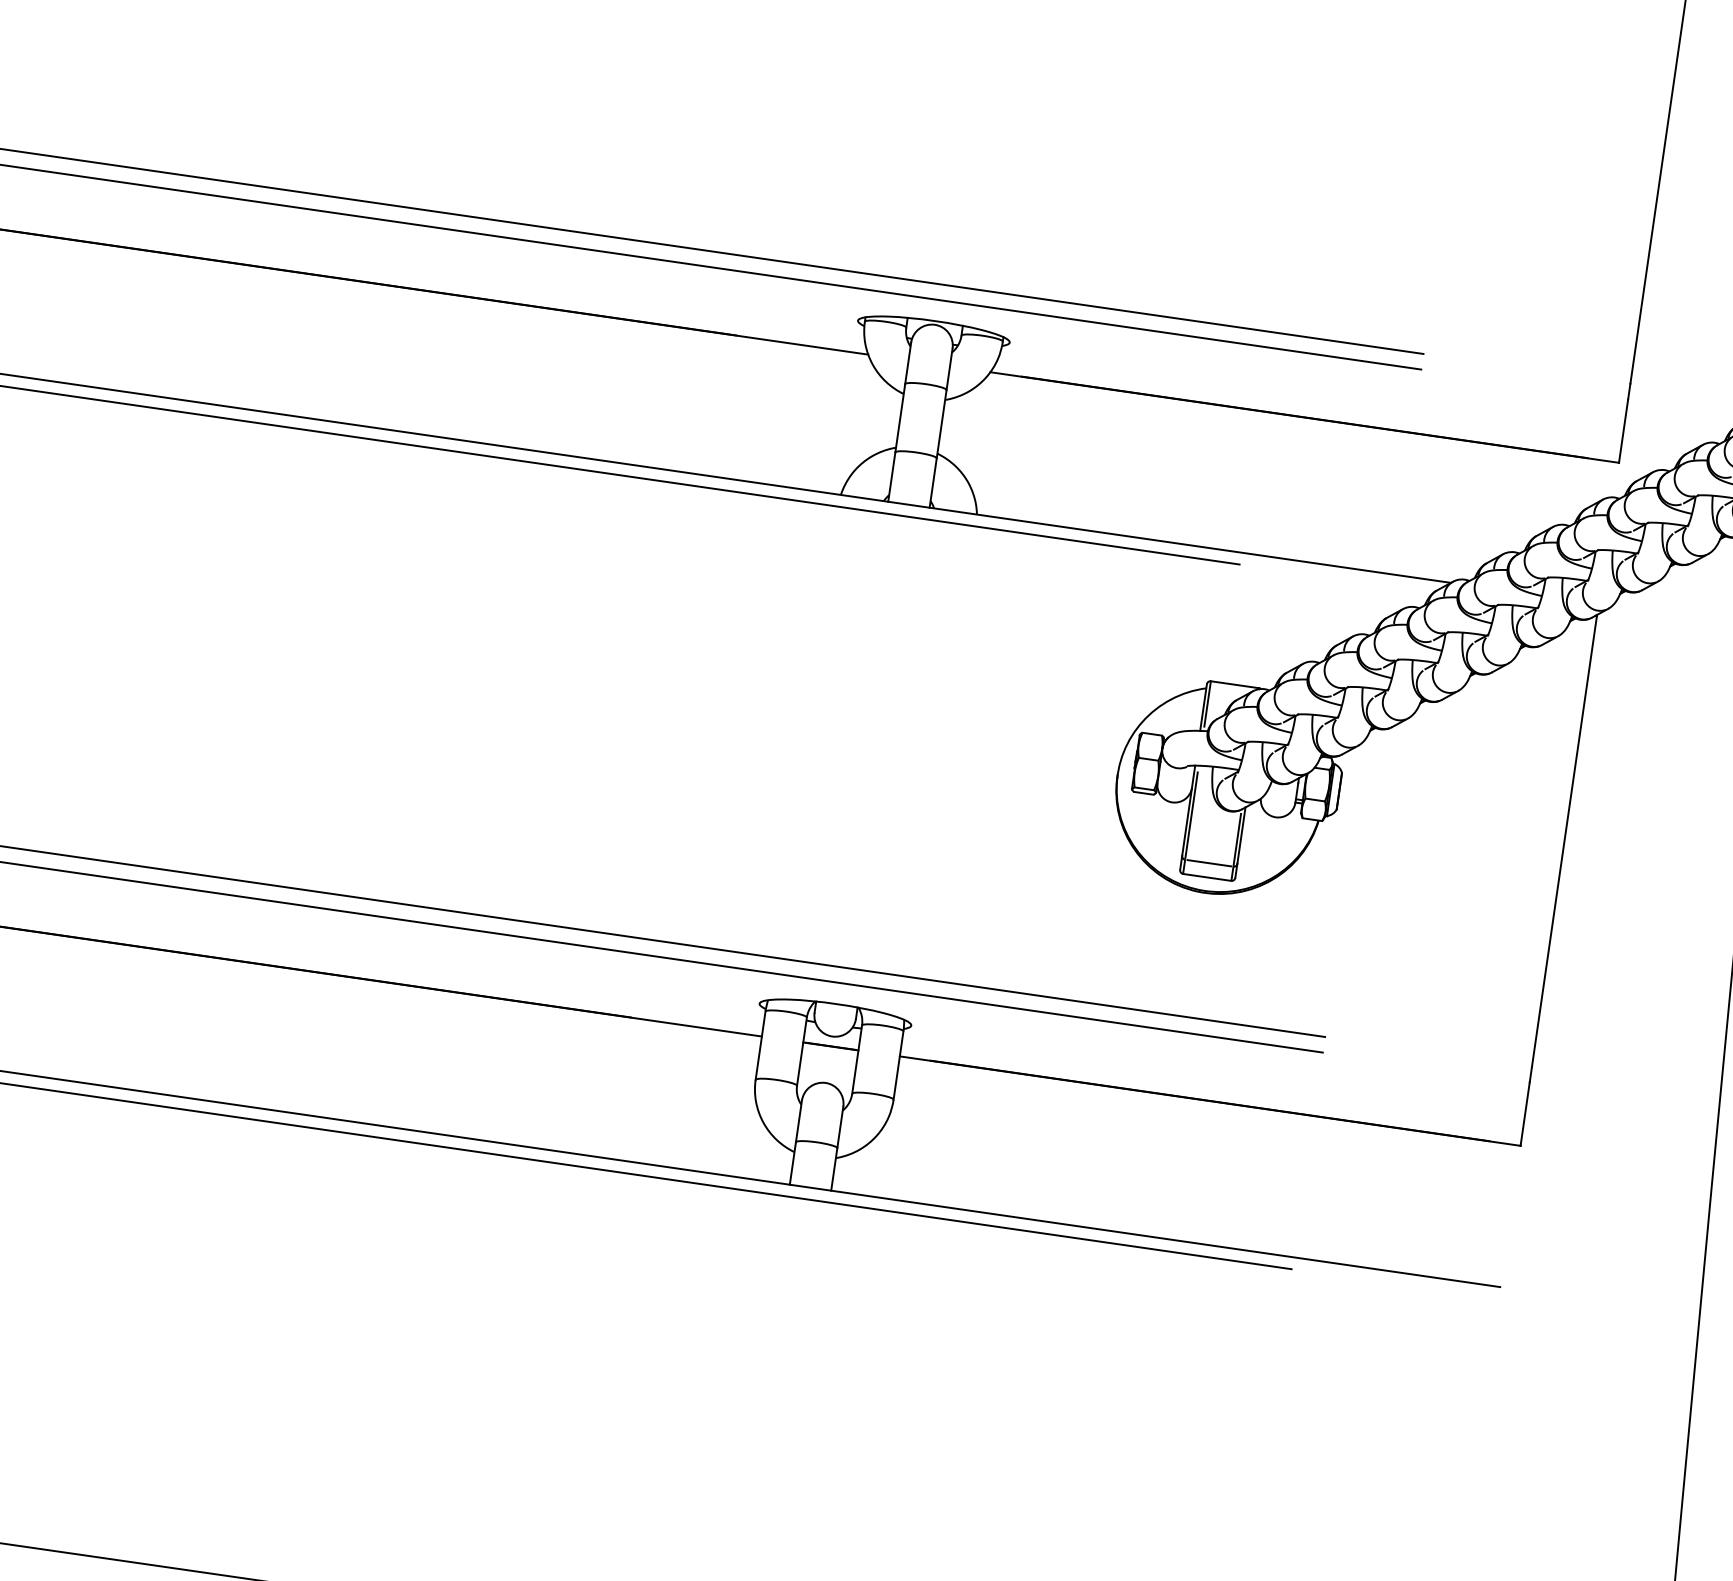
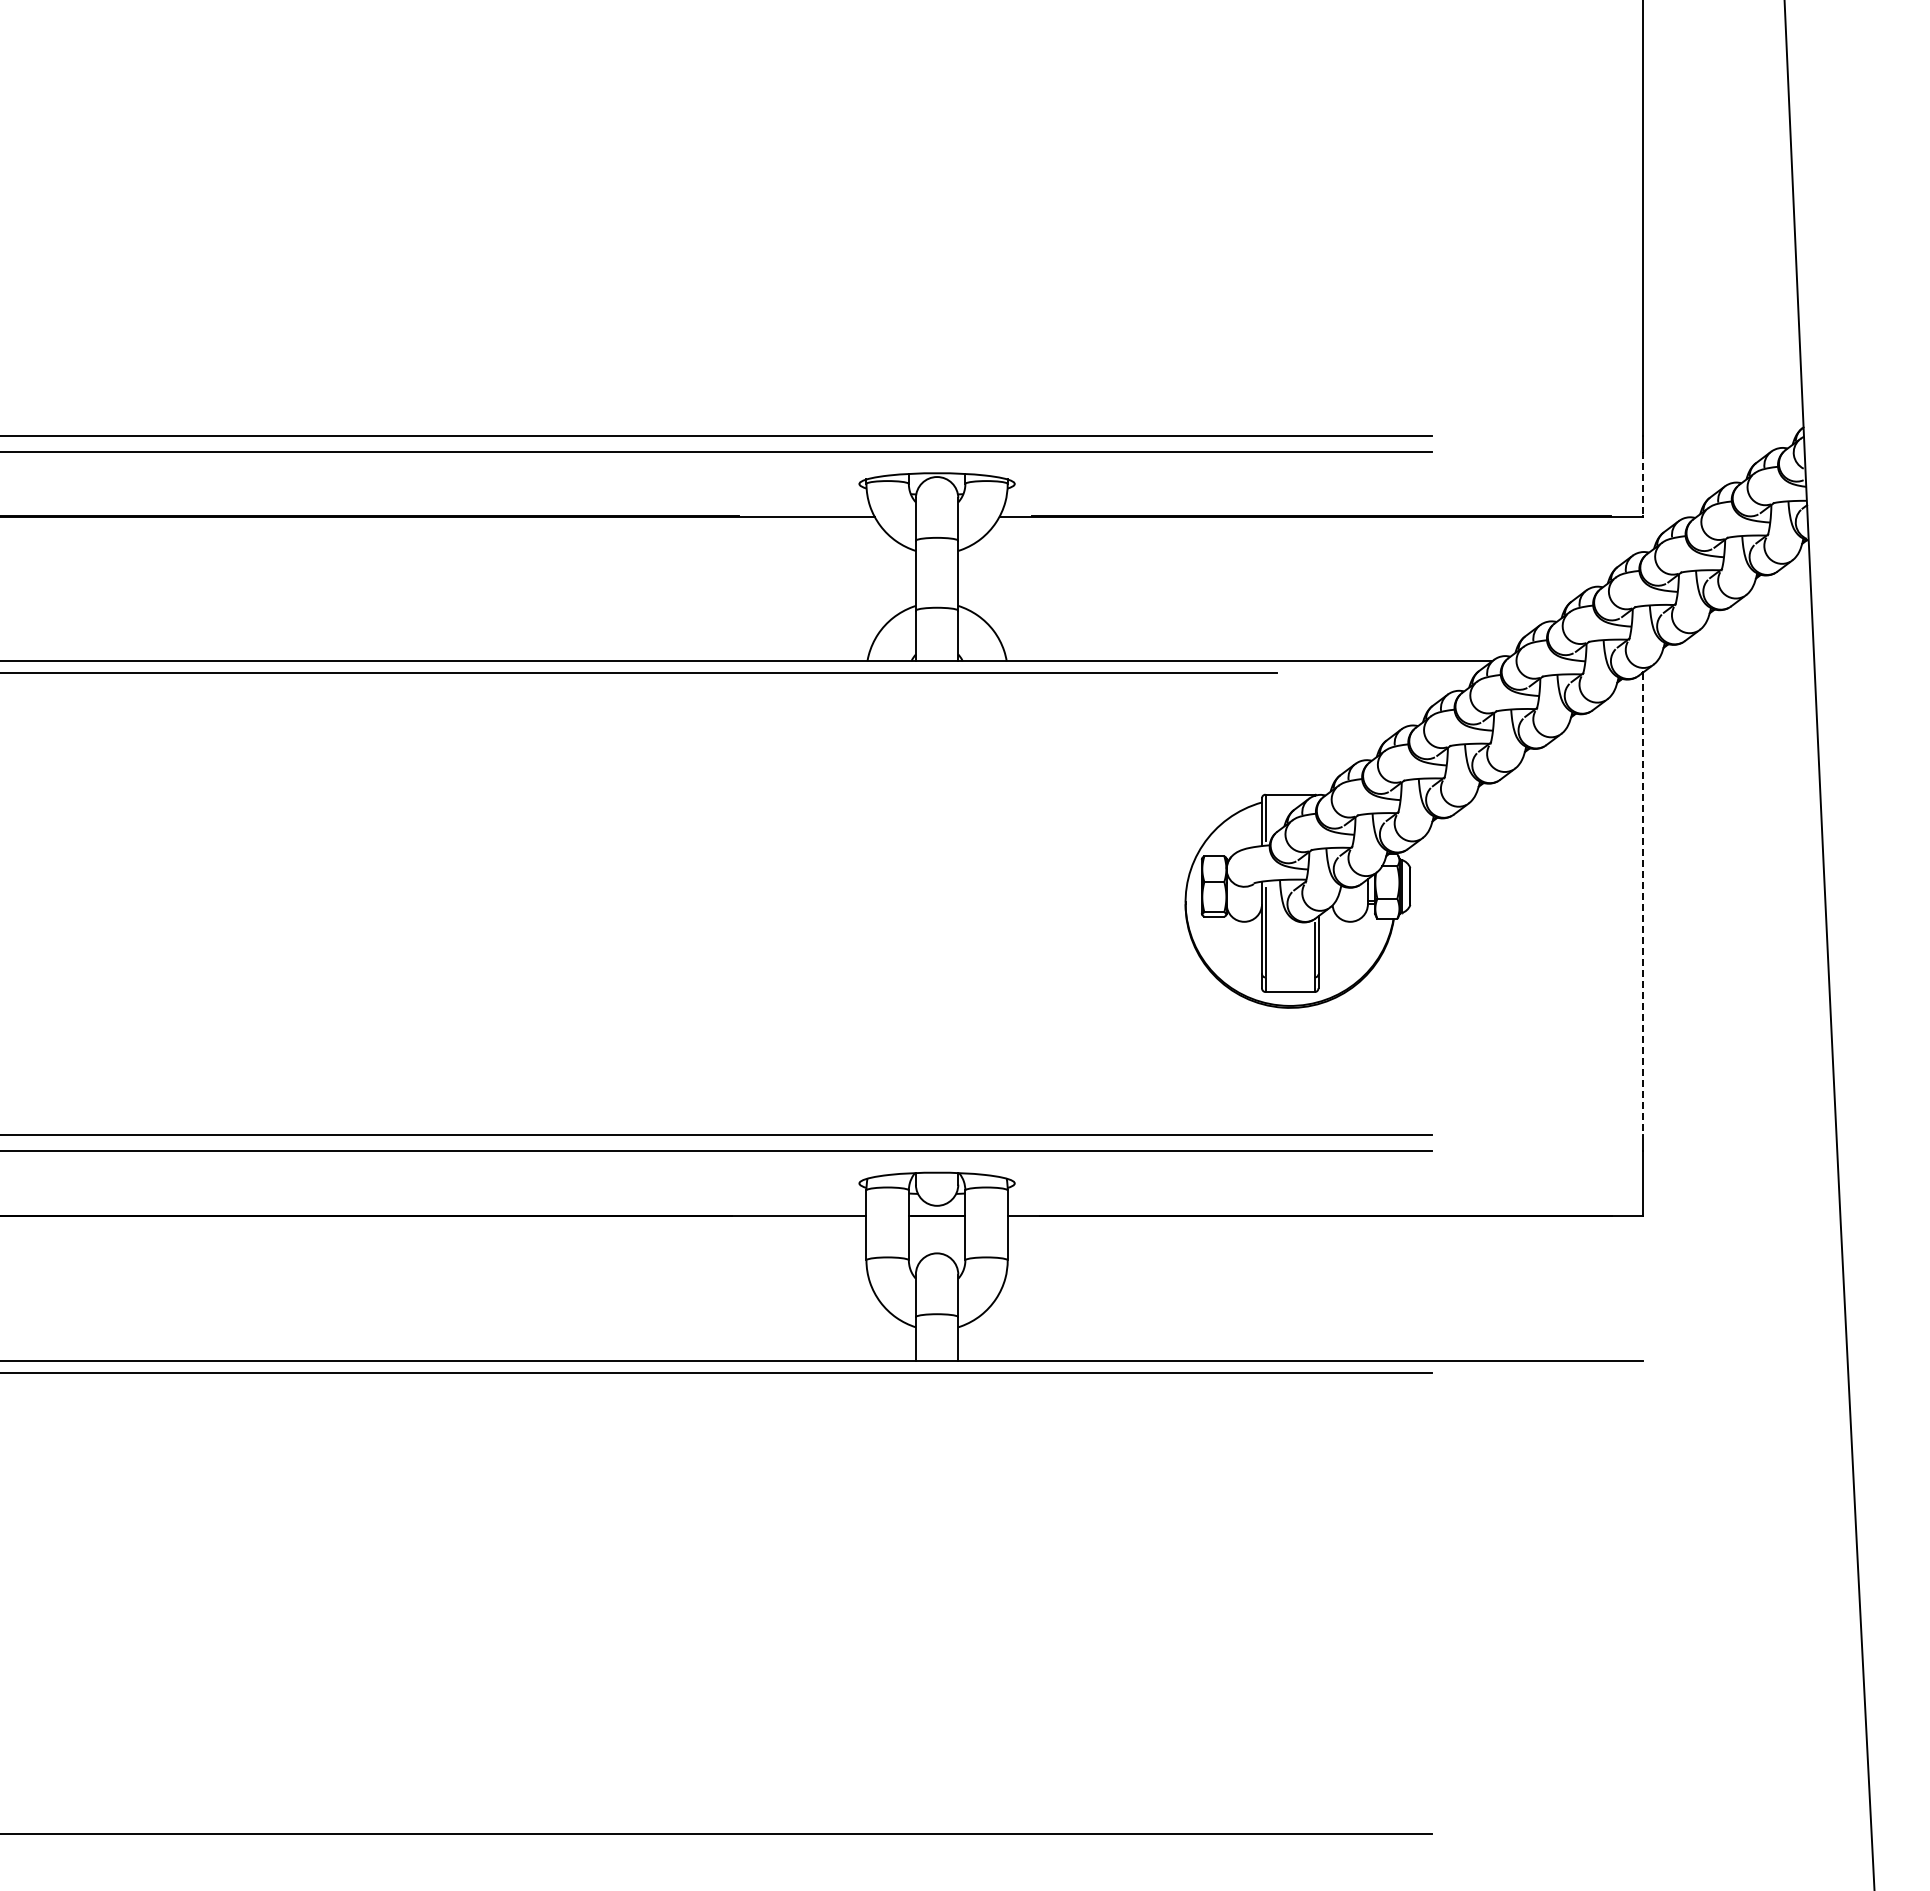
line: (1623, 431) -> (1643, 484), solid -> dashed
line: (1564, 841) -> (1643, 904), solid -> dashed
line: (1209, 863) -> (1290, 977), removed

